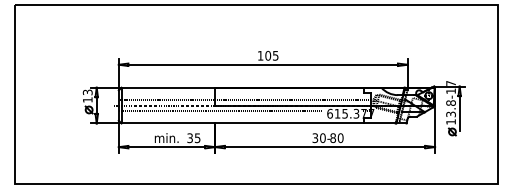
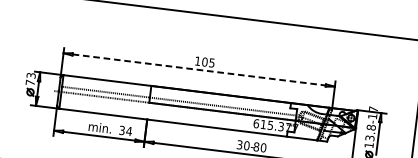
line: (263, 64) -> (199, 69), solid -> dashed
text: (87, 99) -> (30, 82), 13 -> 73
line: (220, 111) -> (153, 108), removed
text: (197, 138) -> (128, 131), 35 -> 34

